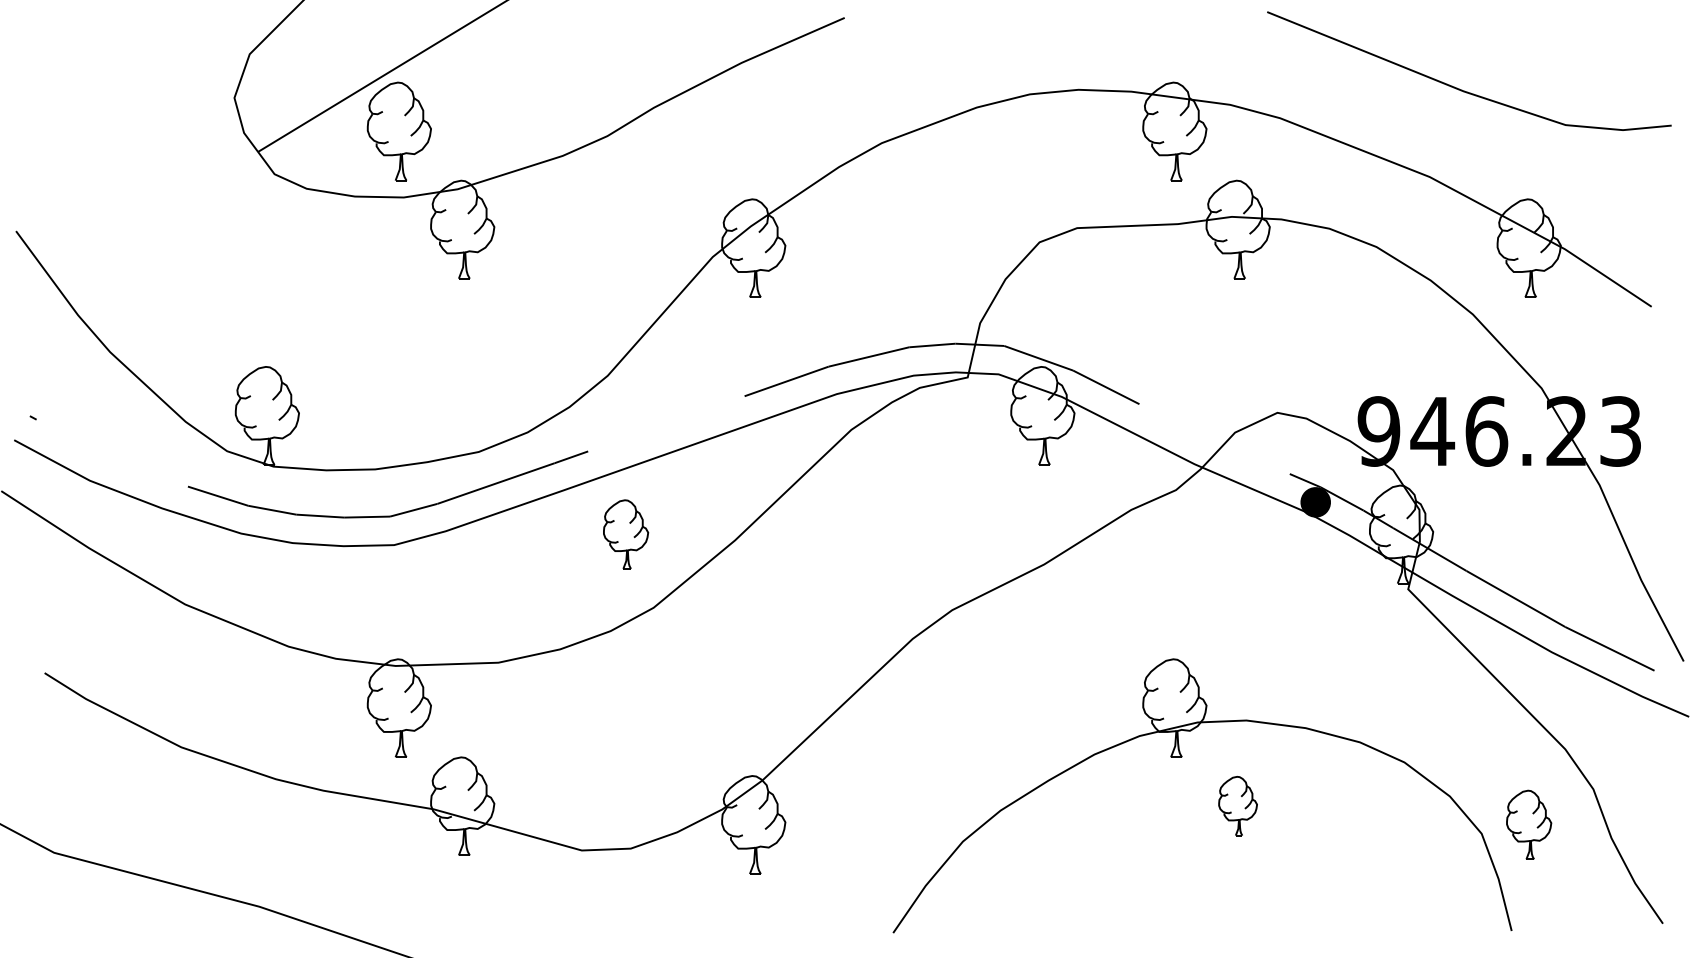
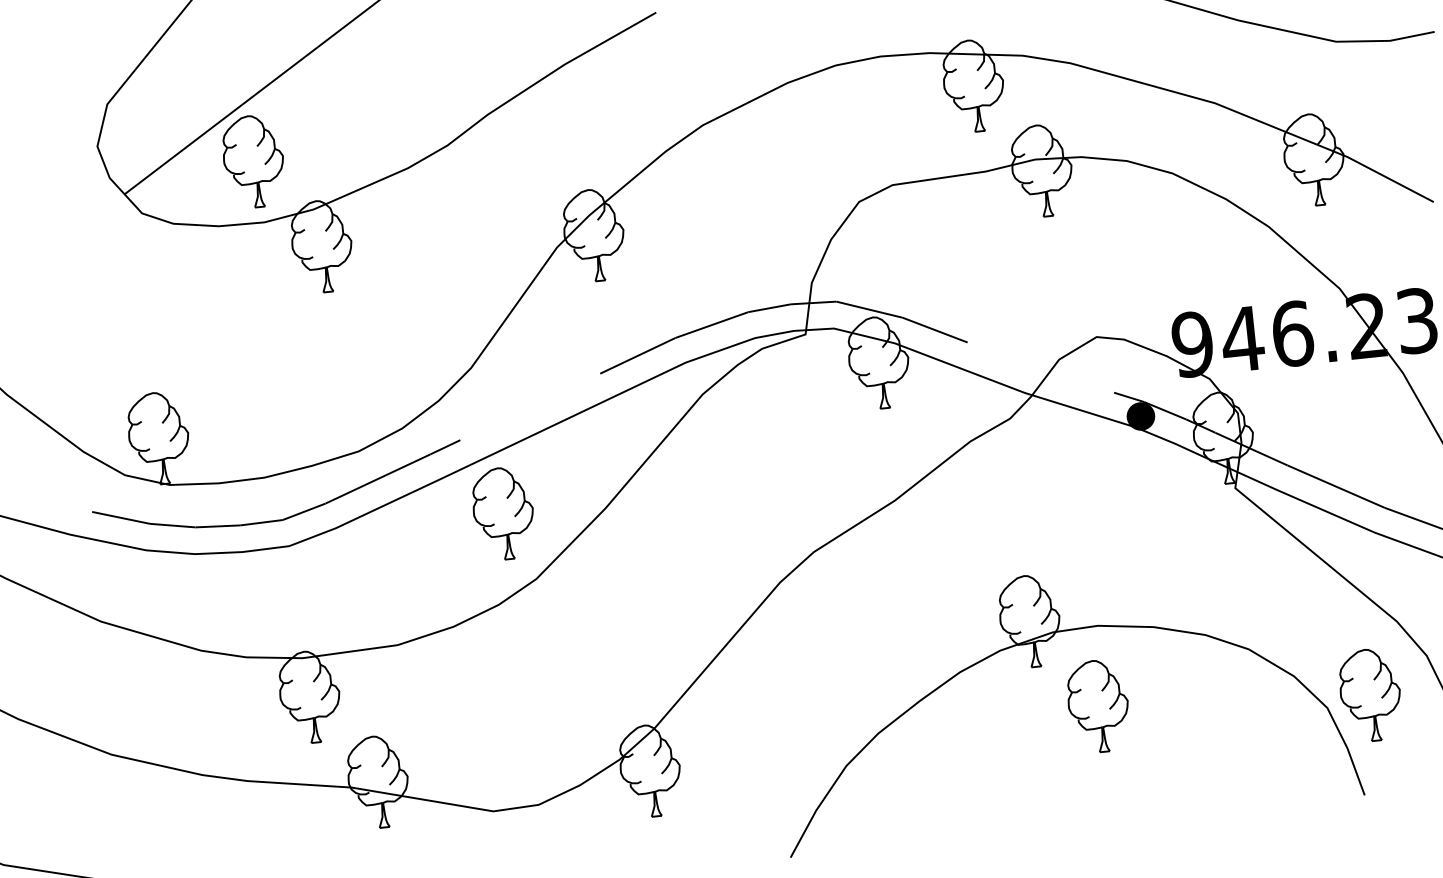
part: (625, 534) -> (503, 513), size x1.43
part: (1237, 805) -> (1097, 705), size x1.67
part: (1528, 824) -> (1369, 694), size x1.43

